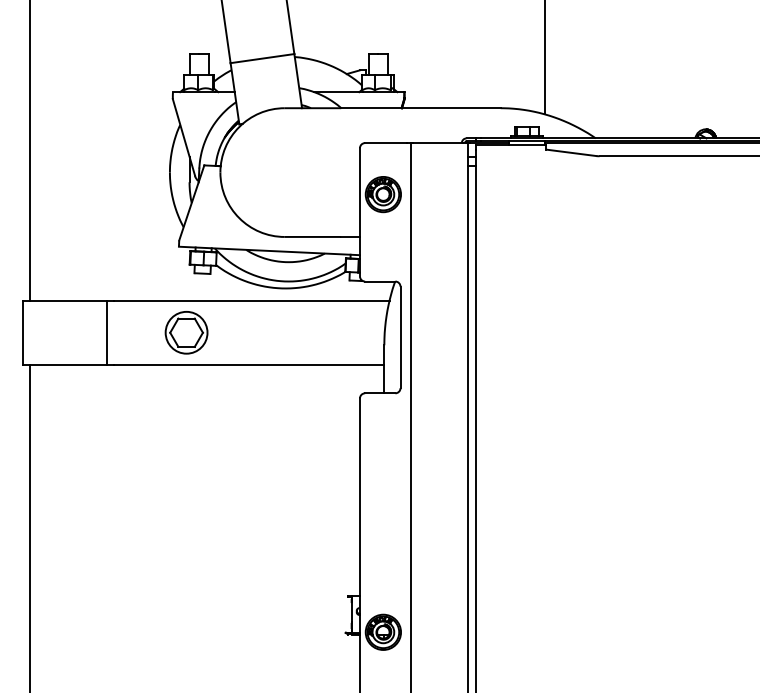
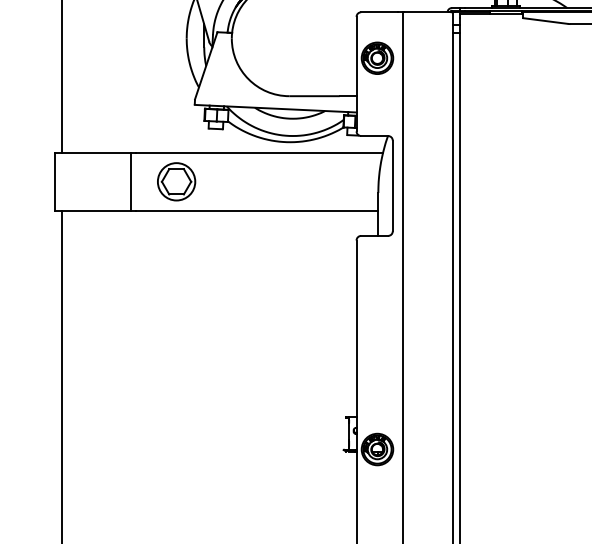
part: (186, 332) -> (176, 181), moved

